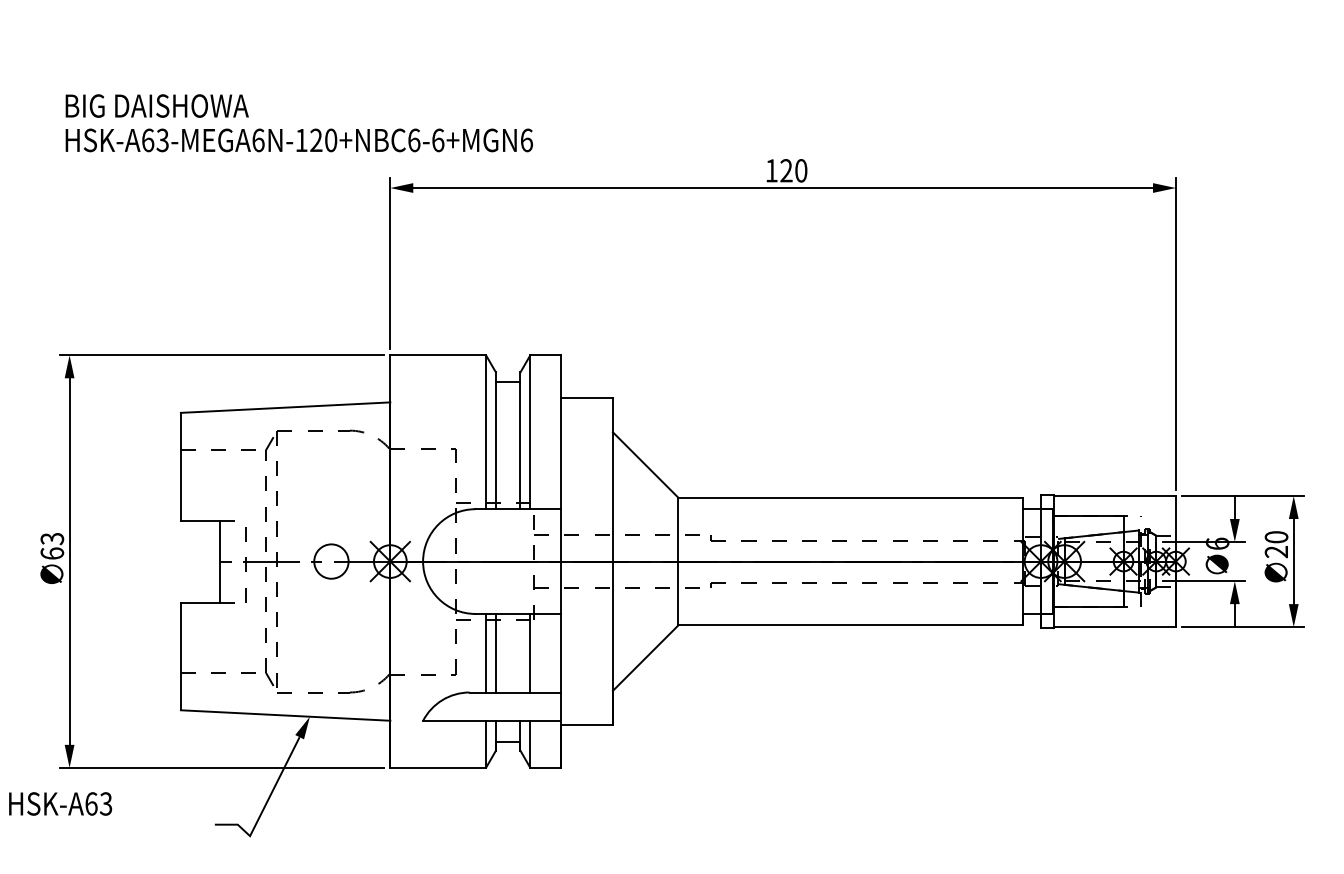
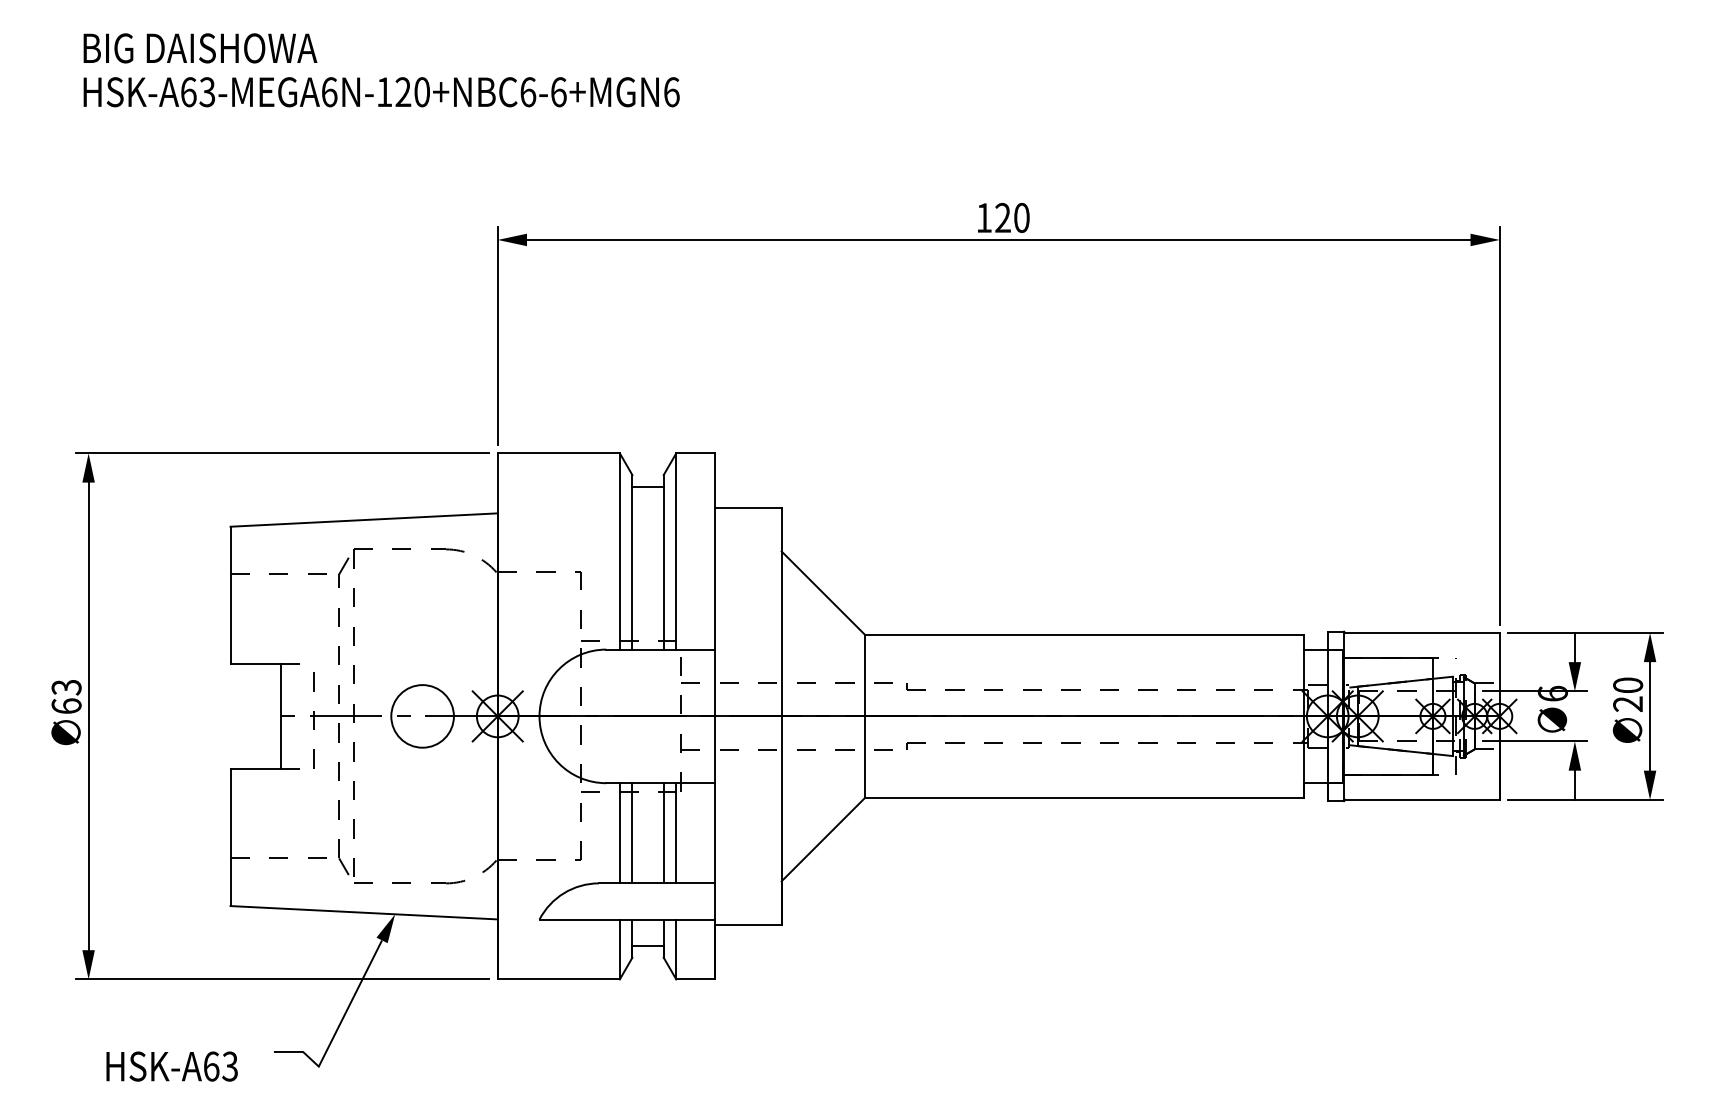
text: (299, 123) -> (381, 70), moved
circle: (331, 561) -> (422, 716), size x1.43
line: (520, 653) -> (663, 833), added
text: (60, 803) -> (171, 1066), moved

